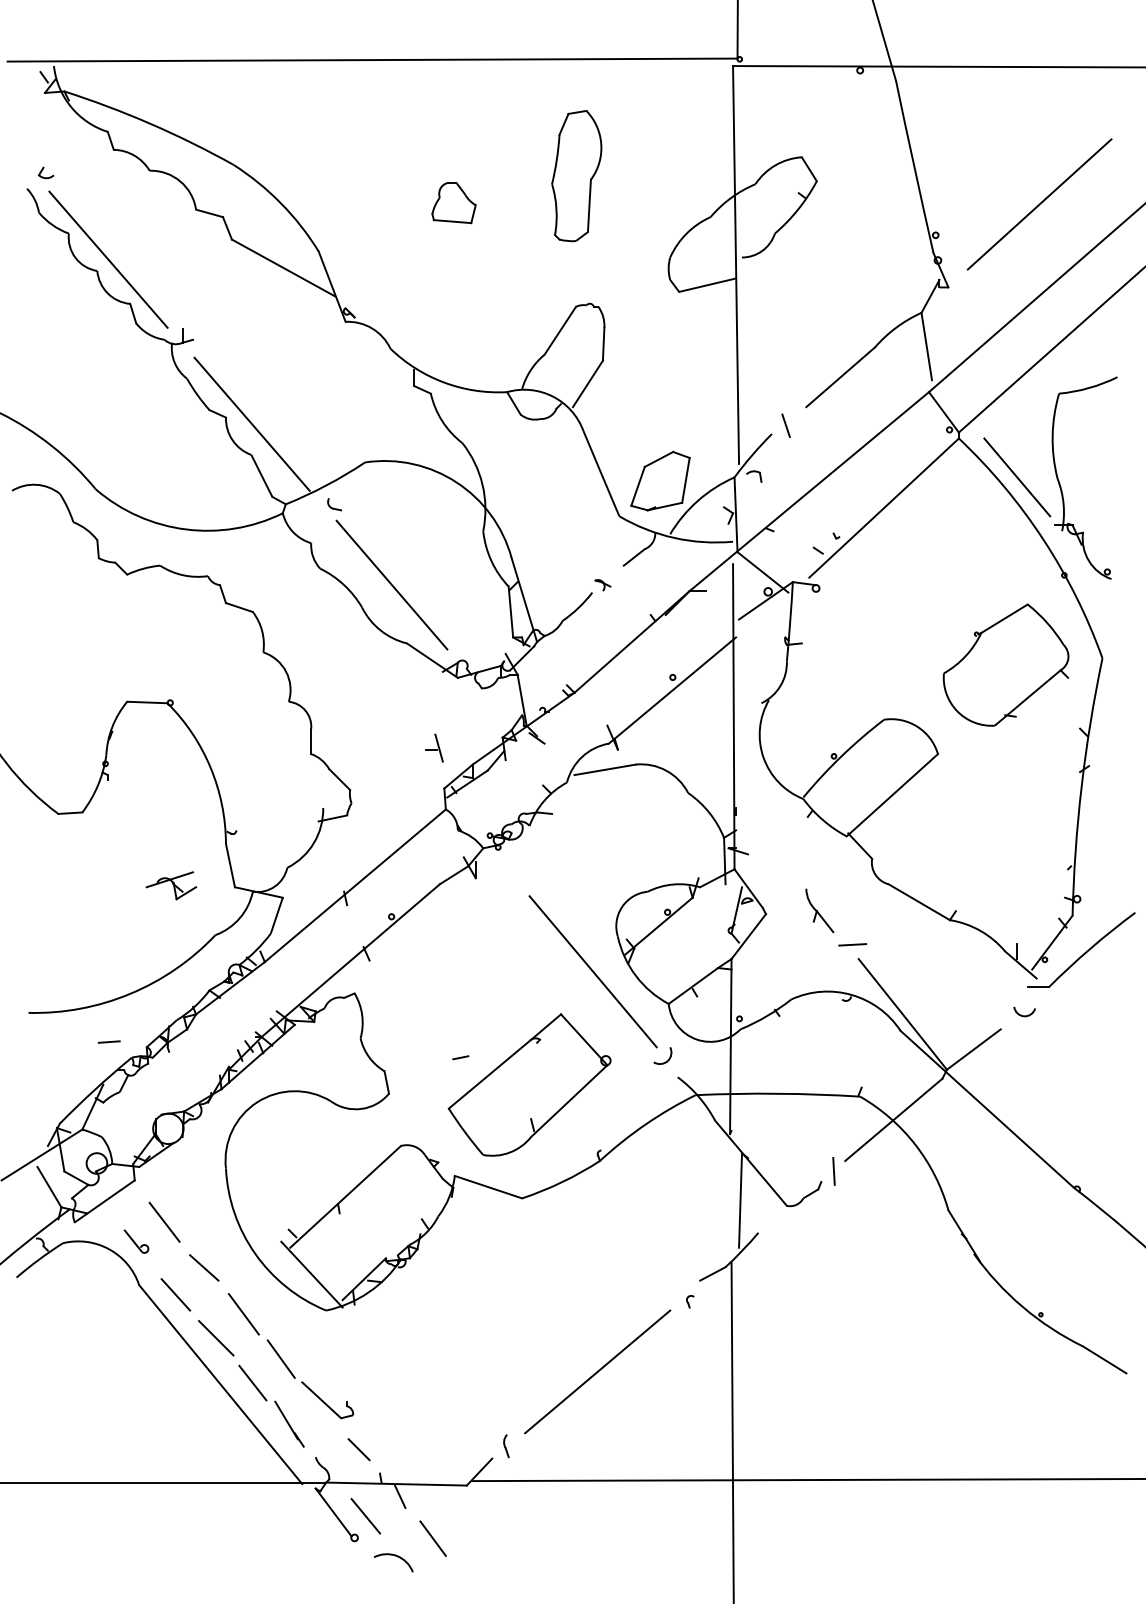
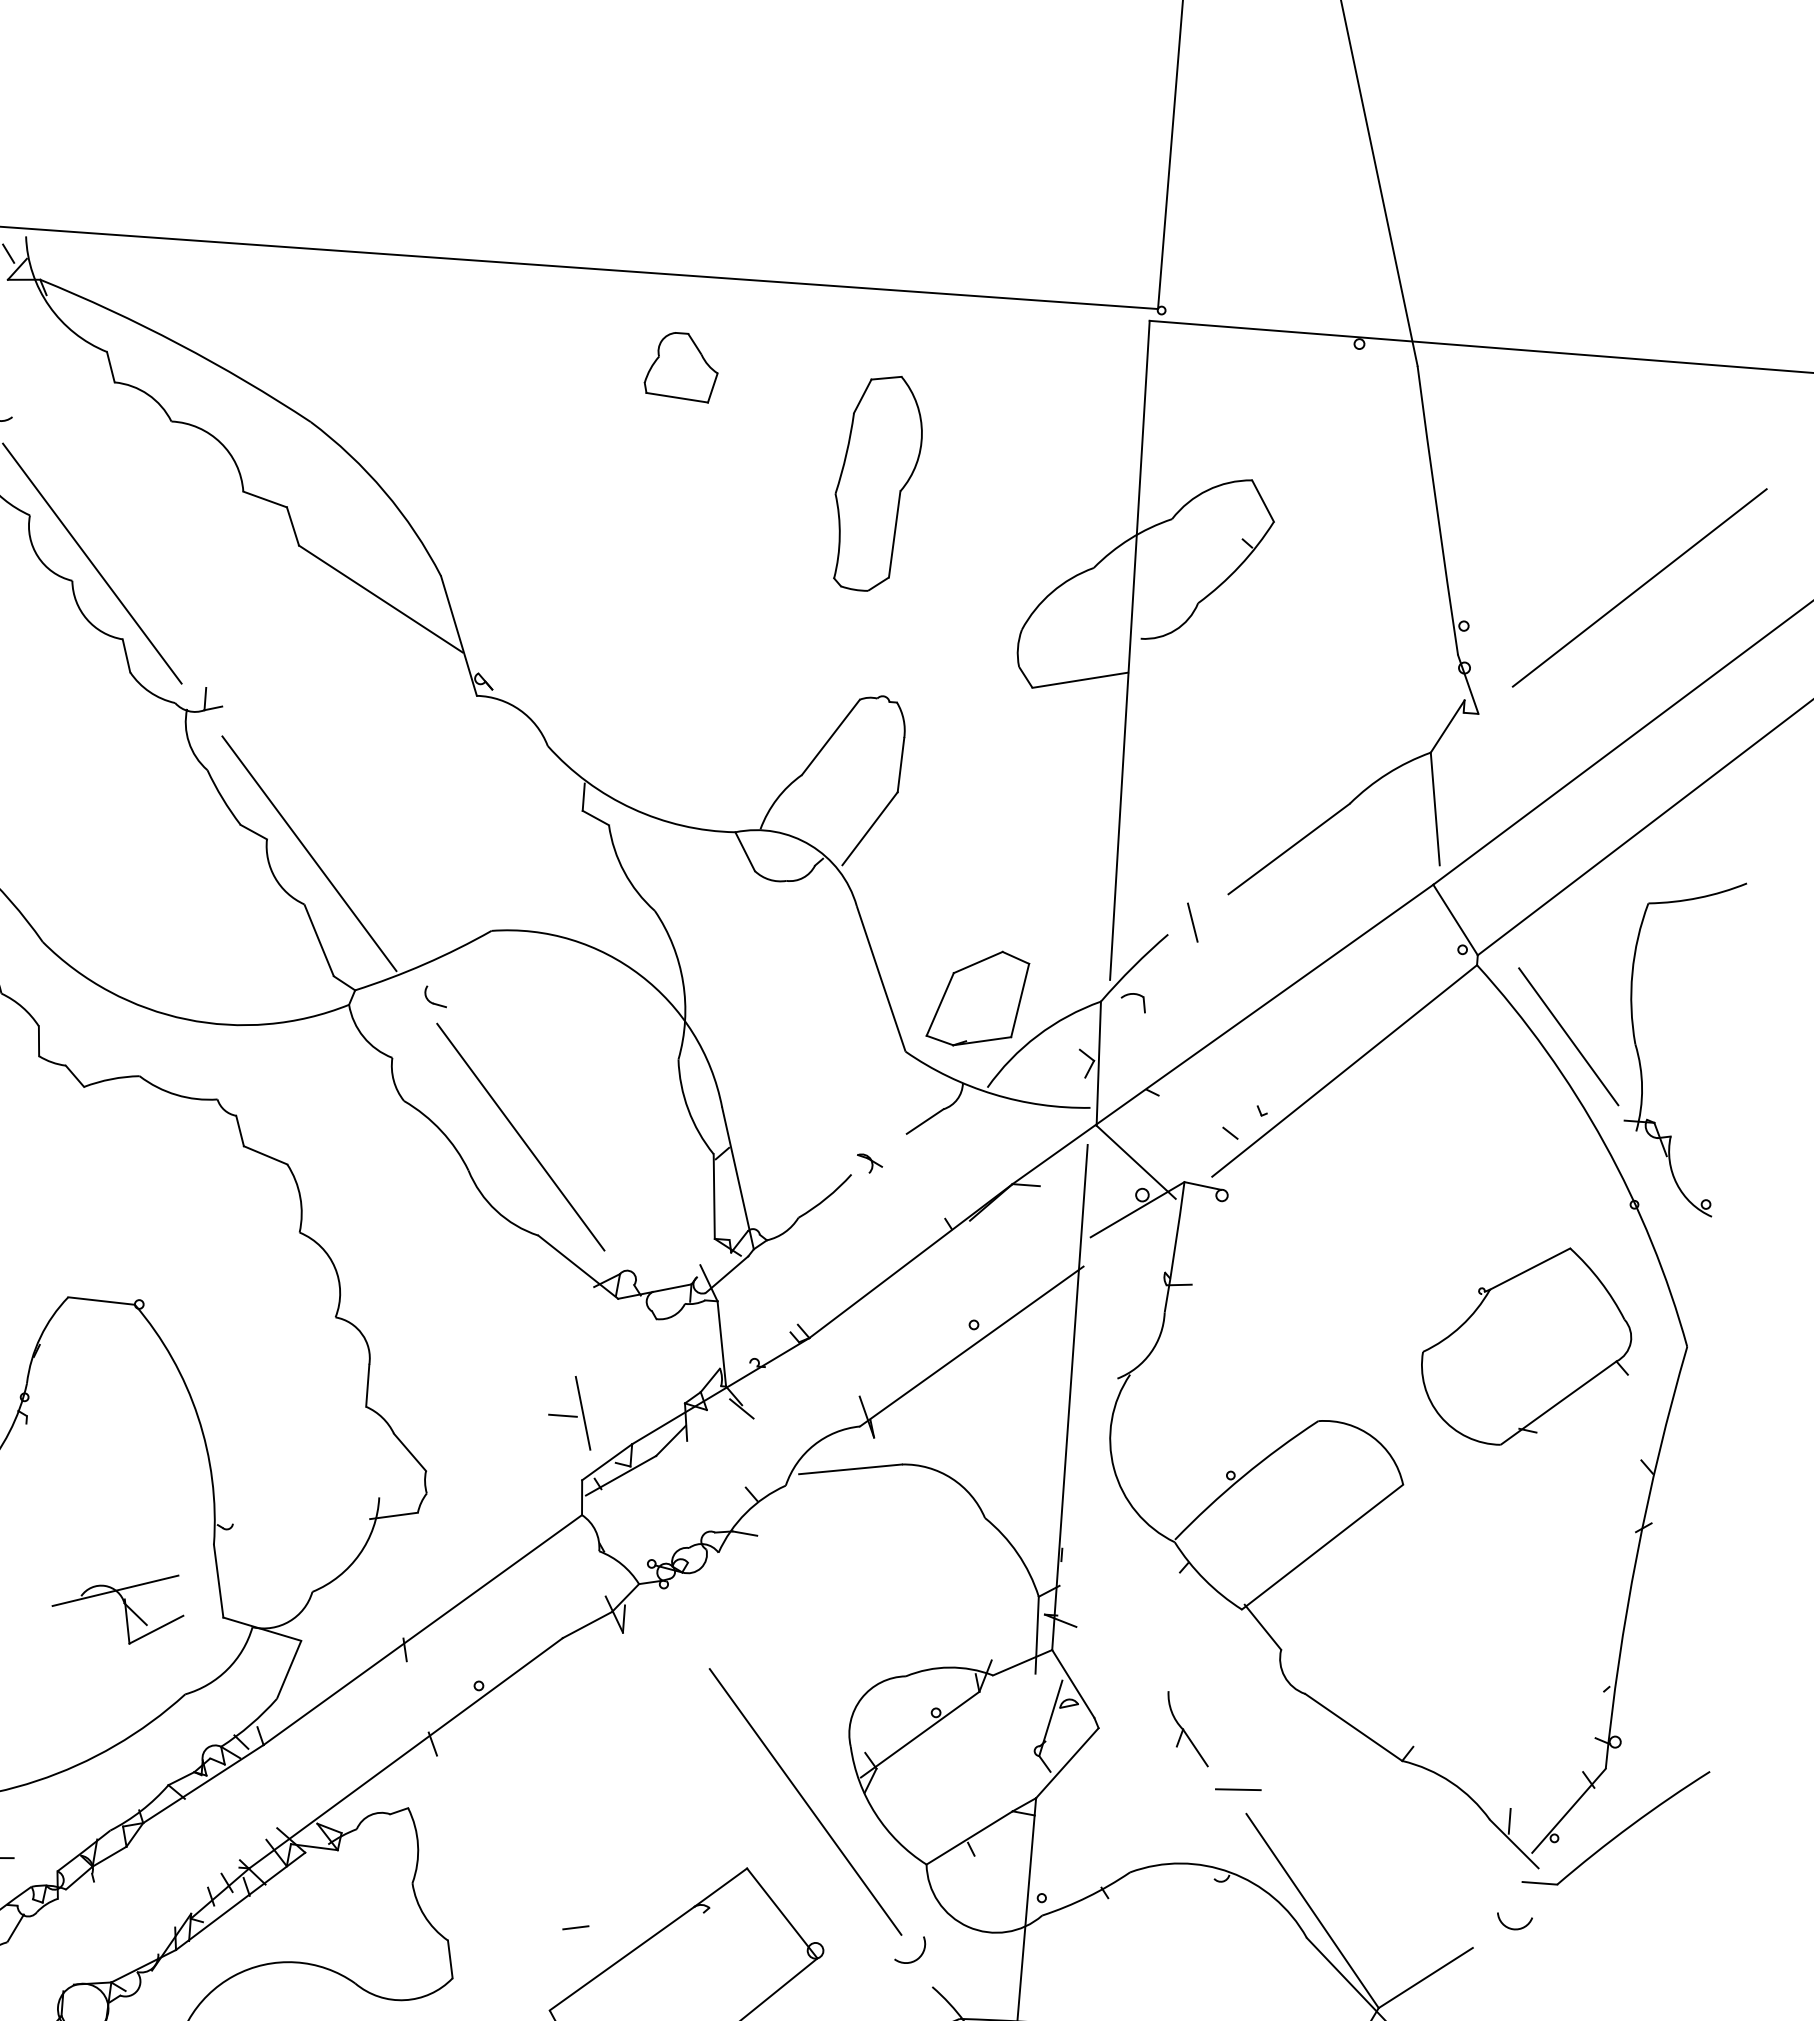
part: (453, 203) -> (681, 367), moved
part: (434, 747) -> (570, 1411), size x1.6
part: (171, 885) -> (118, 1606), size x1.6

